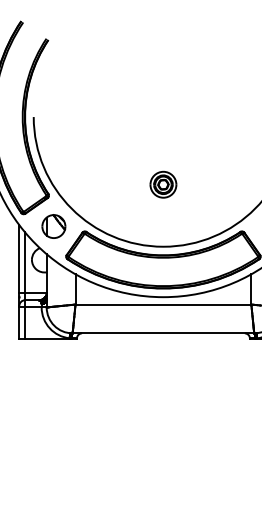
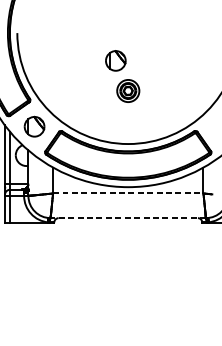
part: (148, 149) -> (115, 60), added
line: (163, 304) -> (128, 193), solid -> dashed
line: (163, 333) -> (128, 218), solid -> dashed

